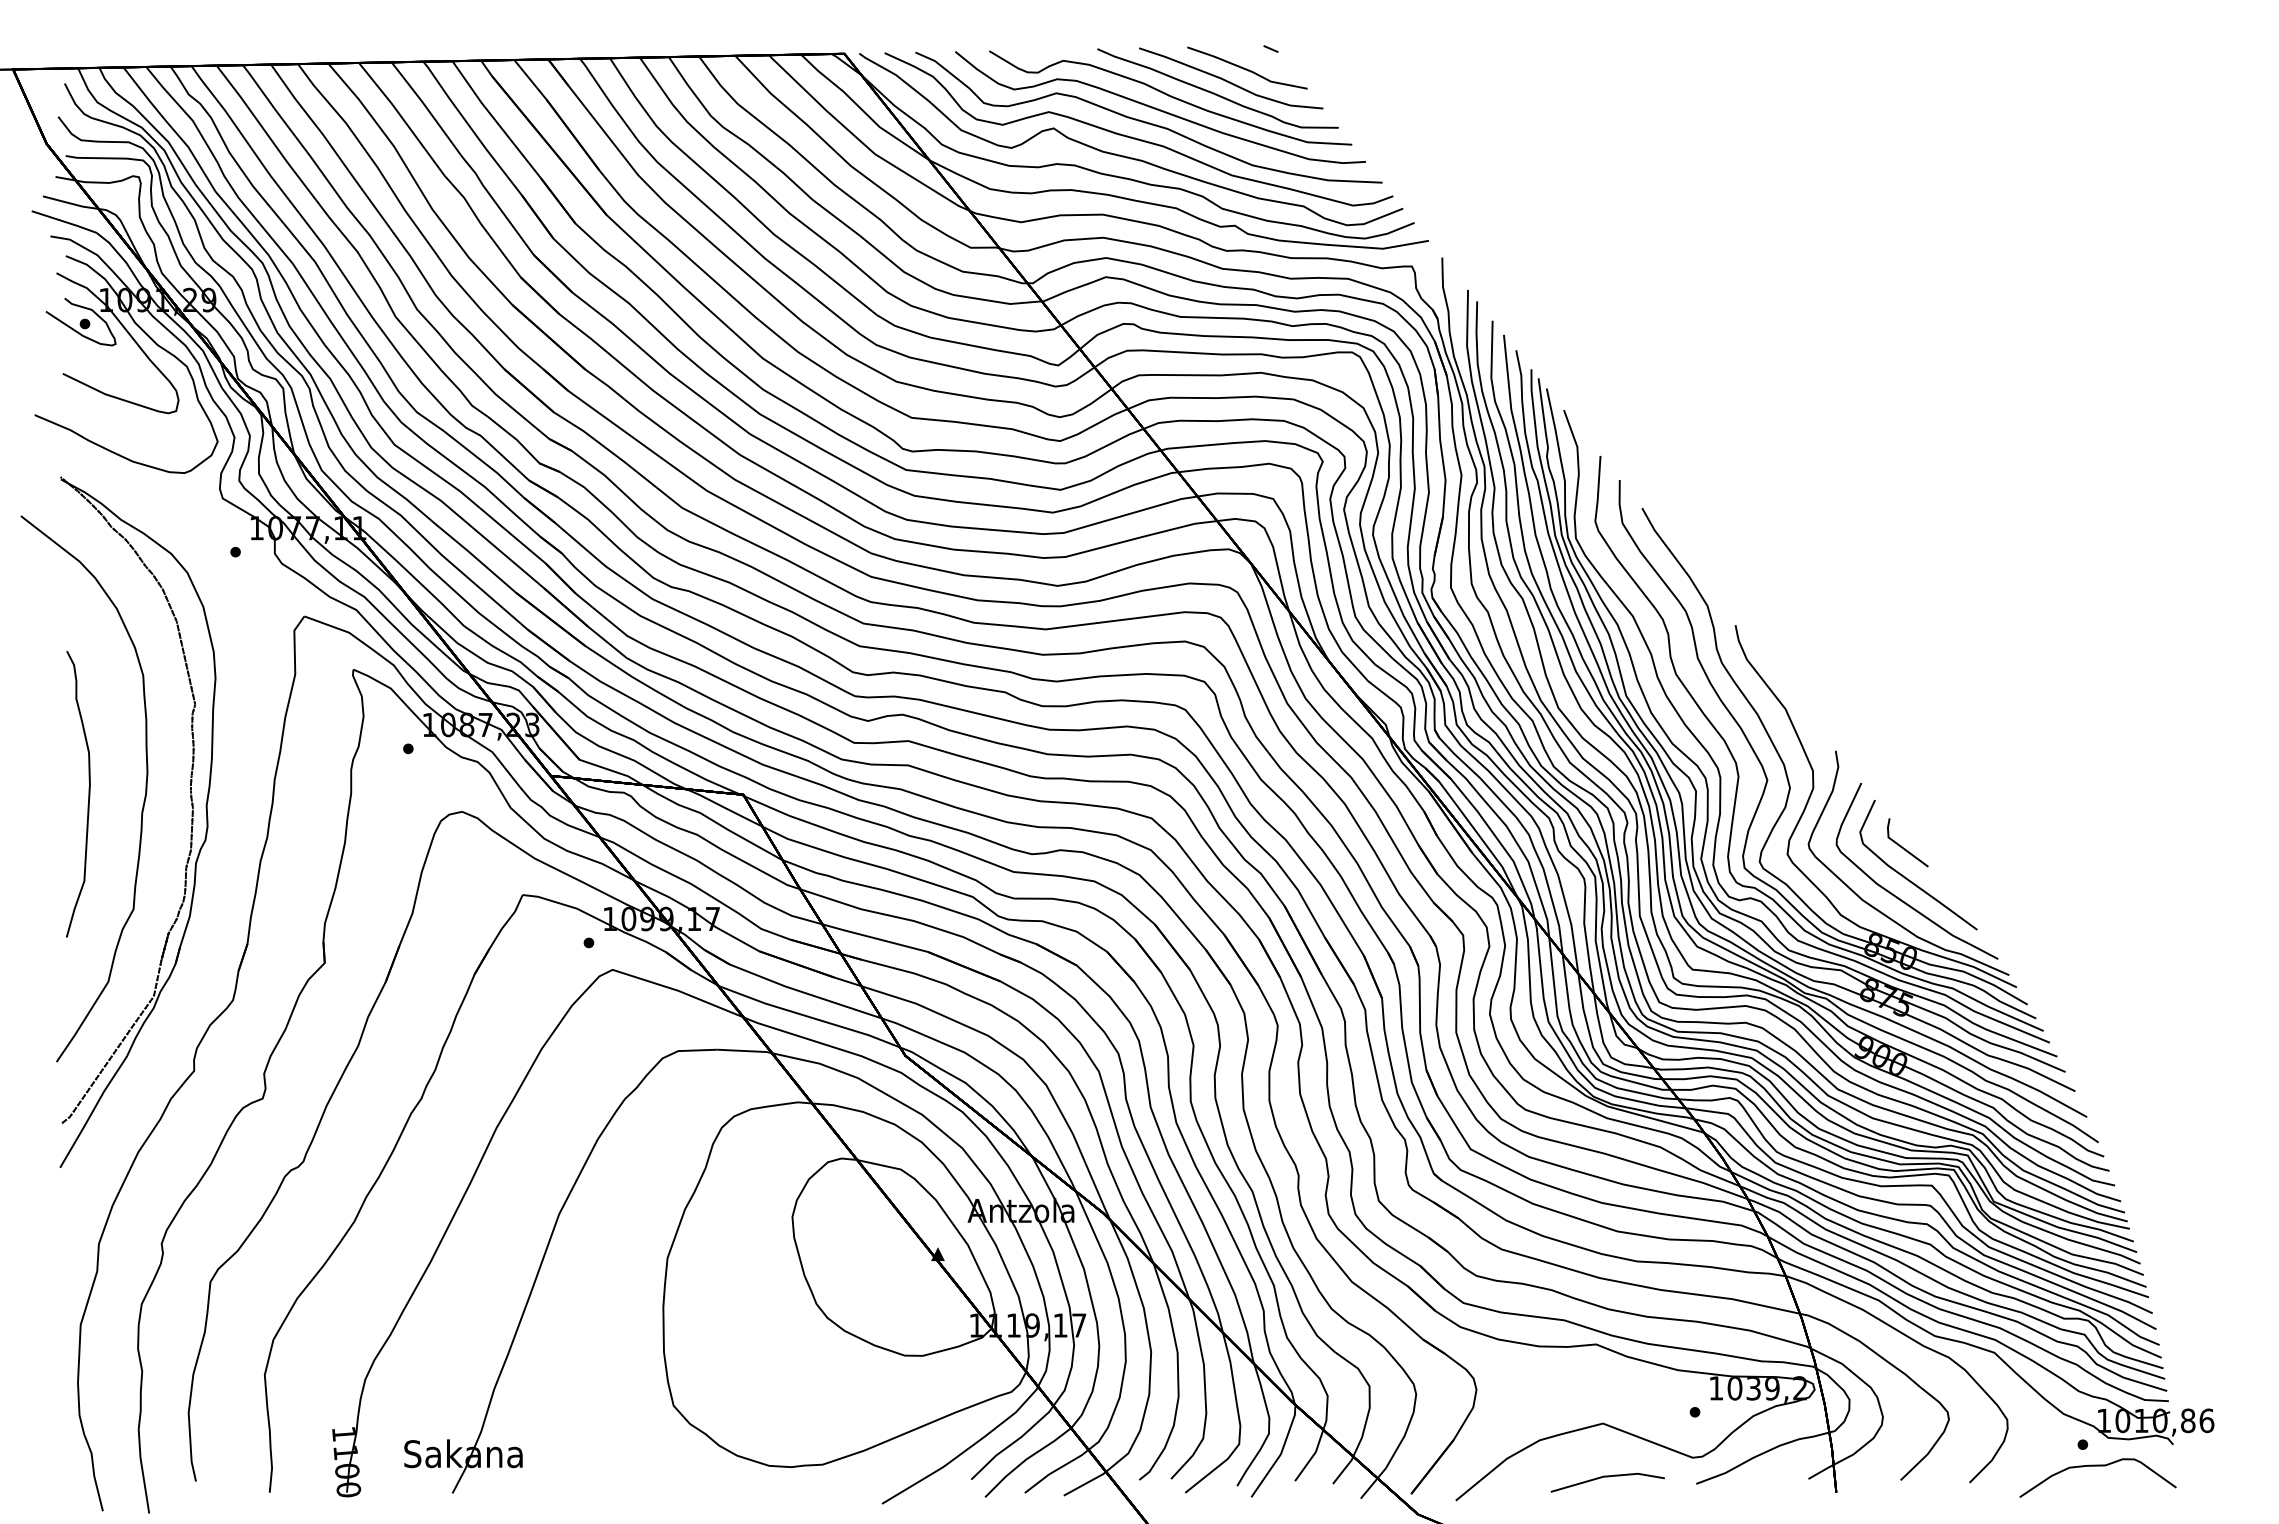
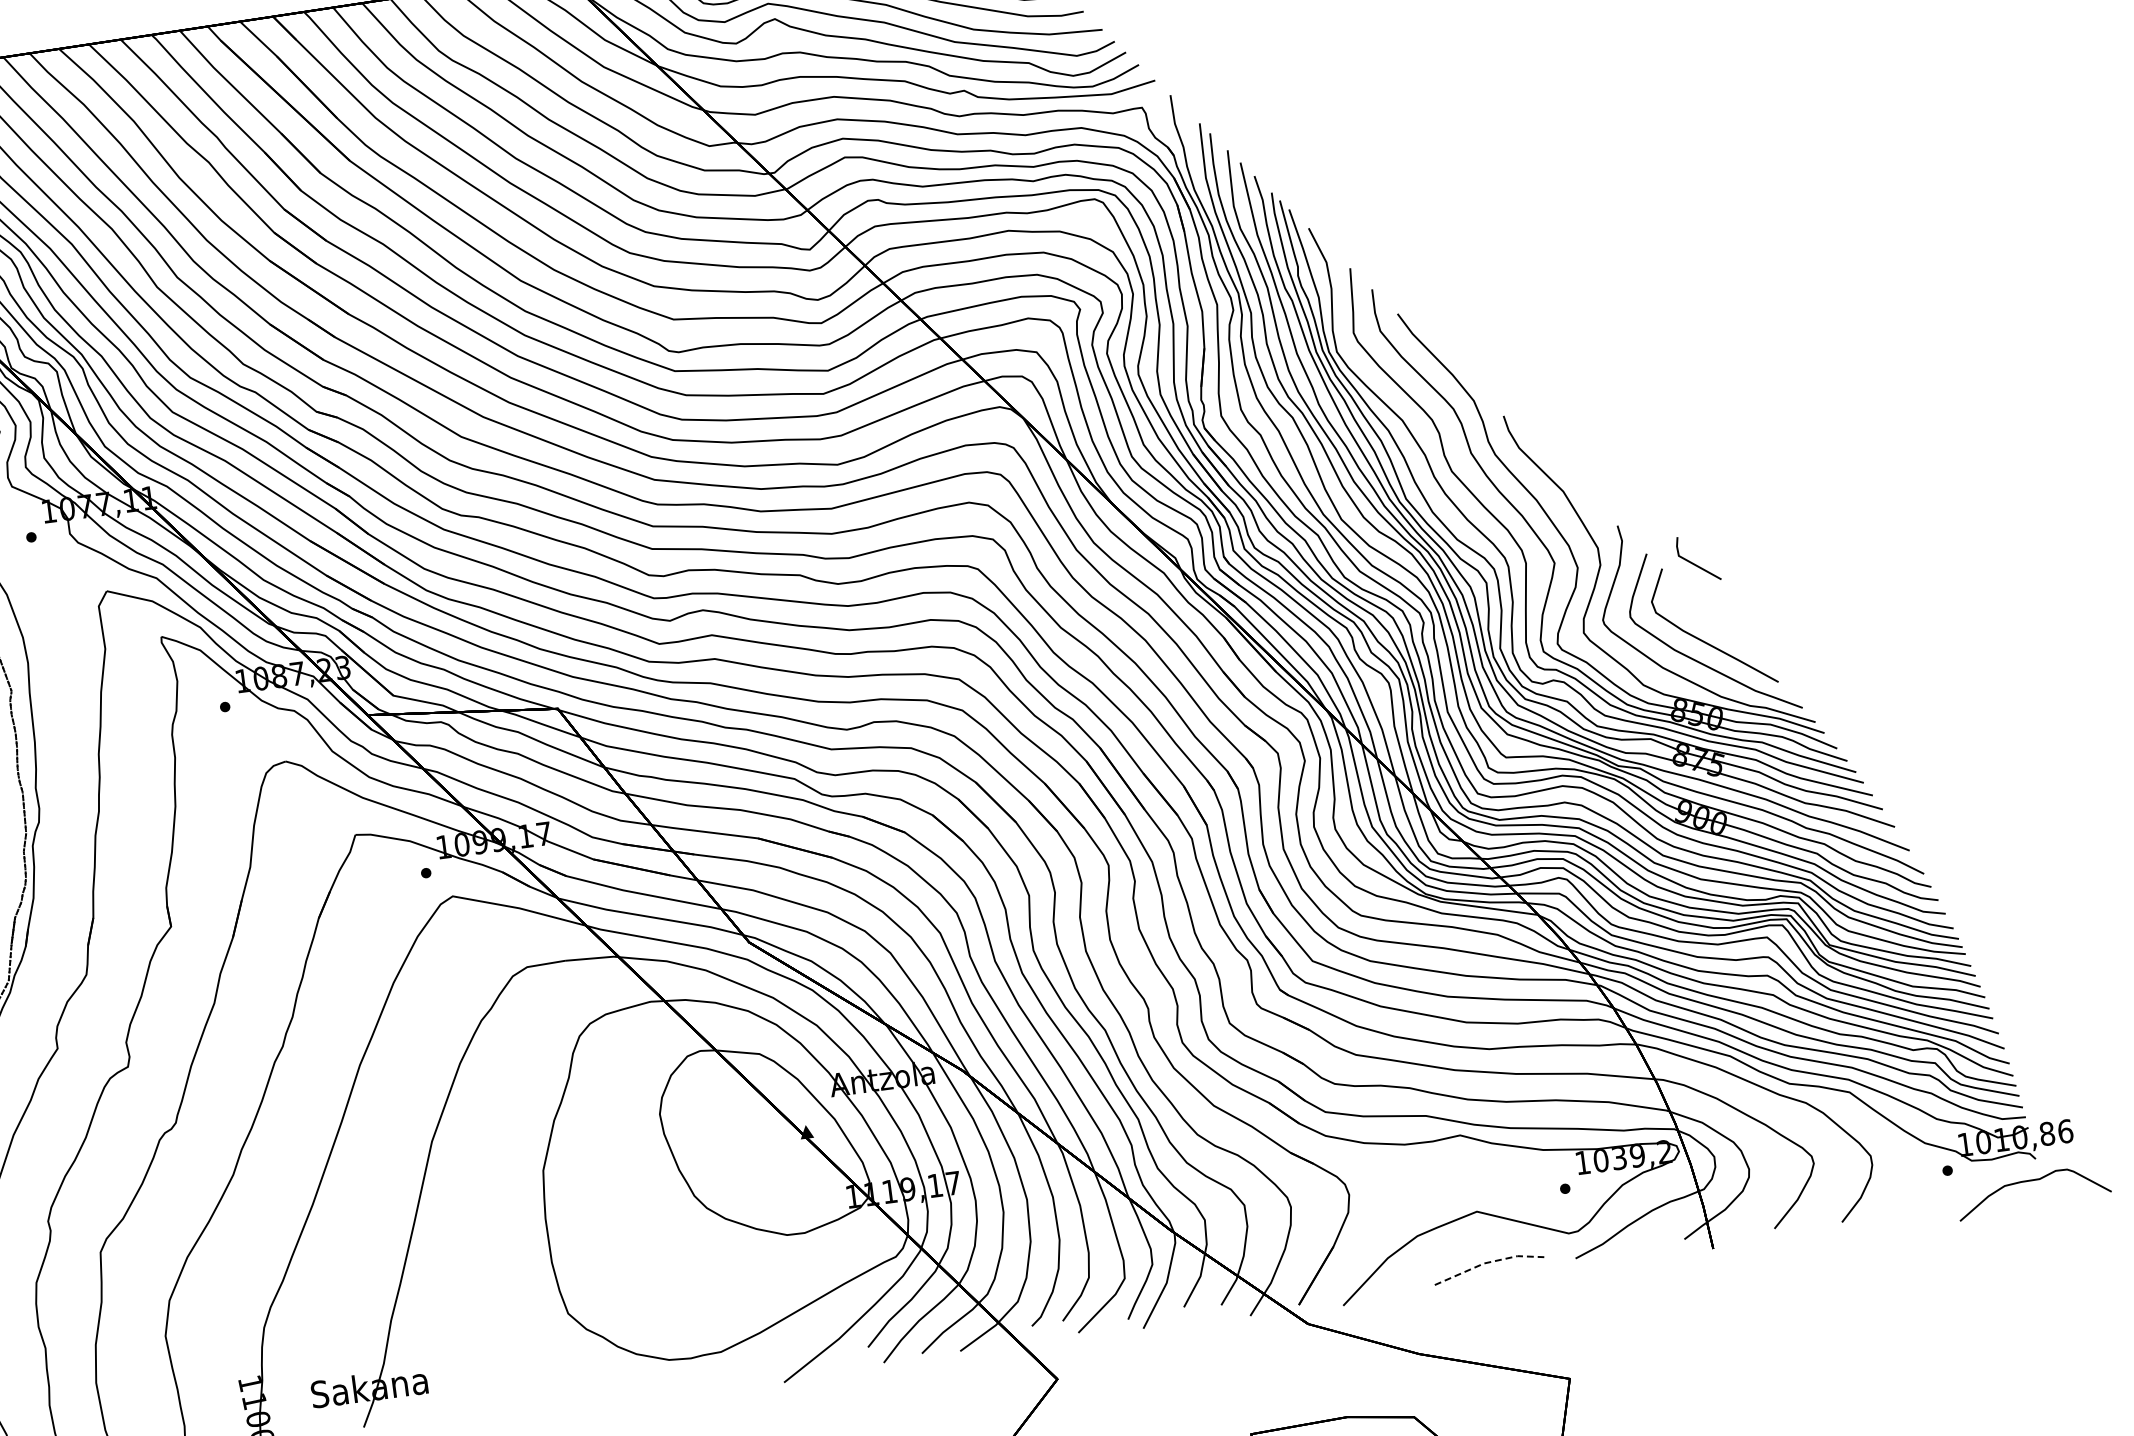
line: (1905, 848) -> (1696, 564), moved
curve: (2097, 1466) -> (2032, 1181), moved
line: (1607, 1476) -> (1488, 1262), solid -> dashed

